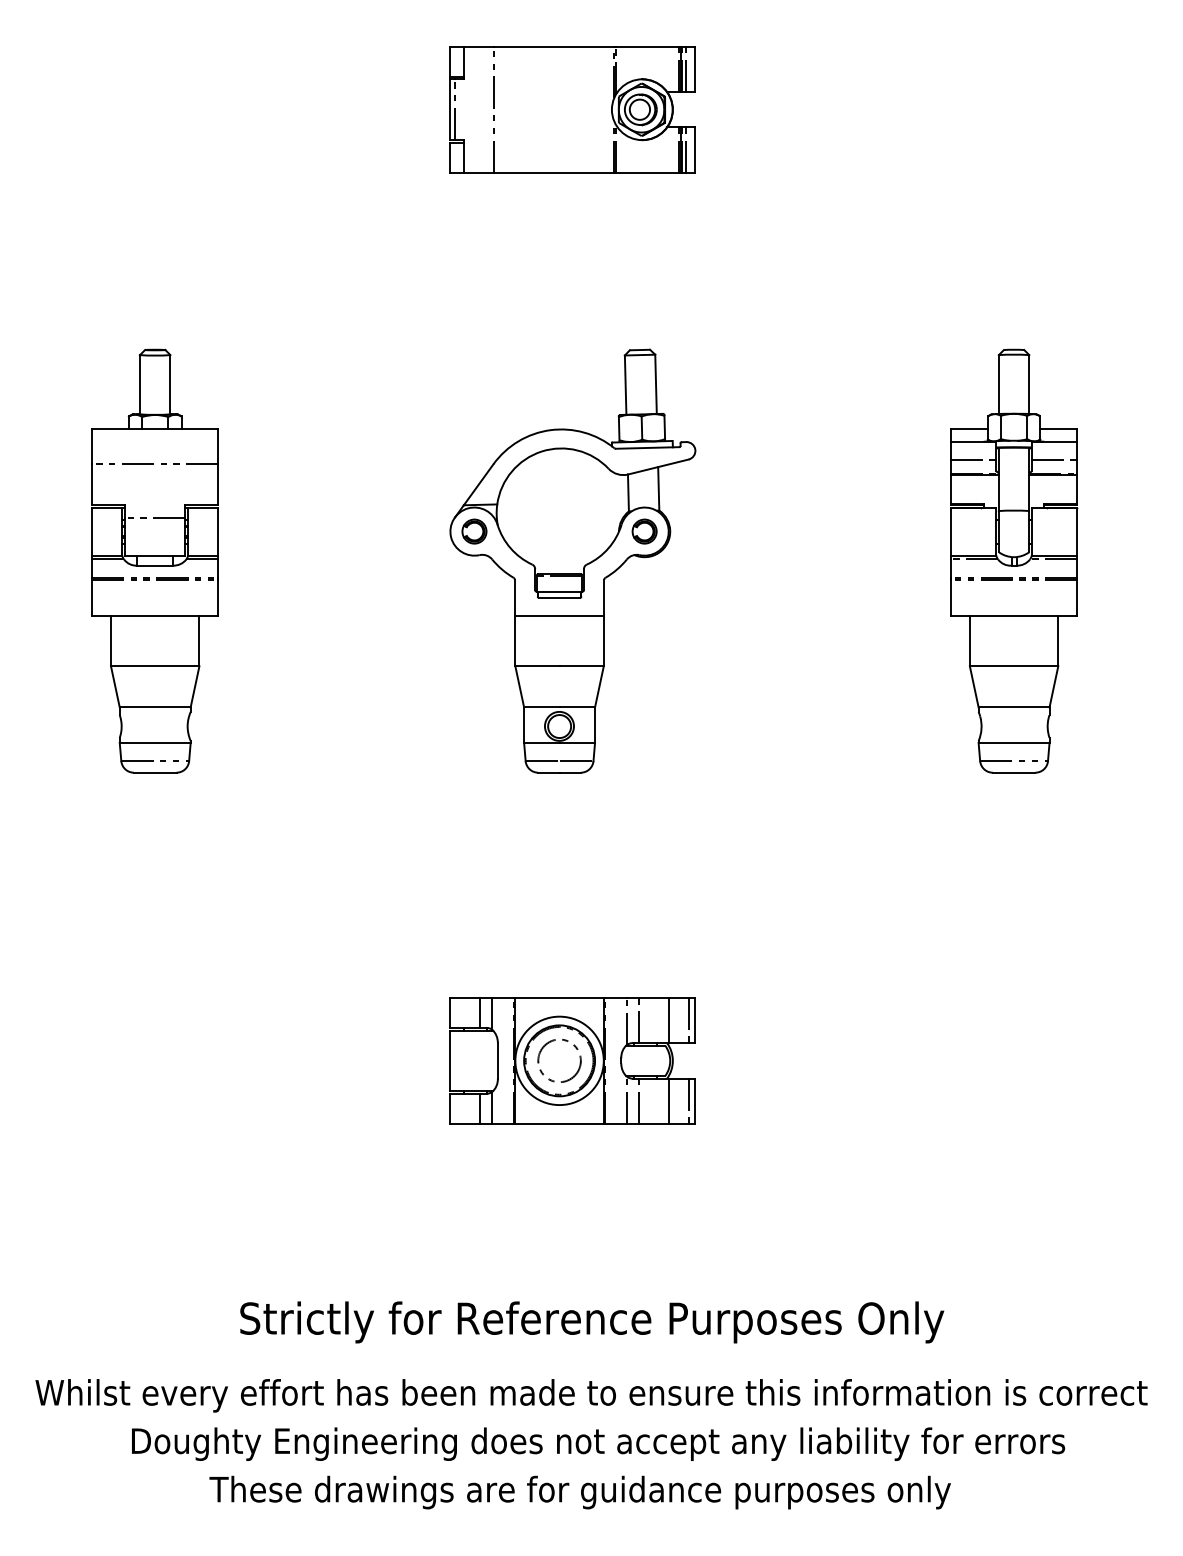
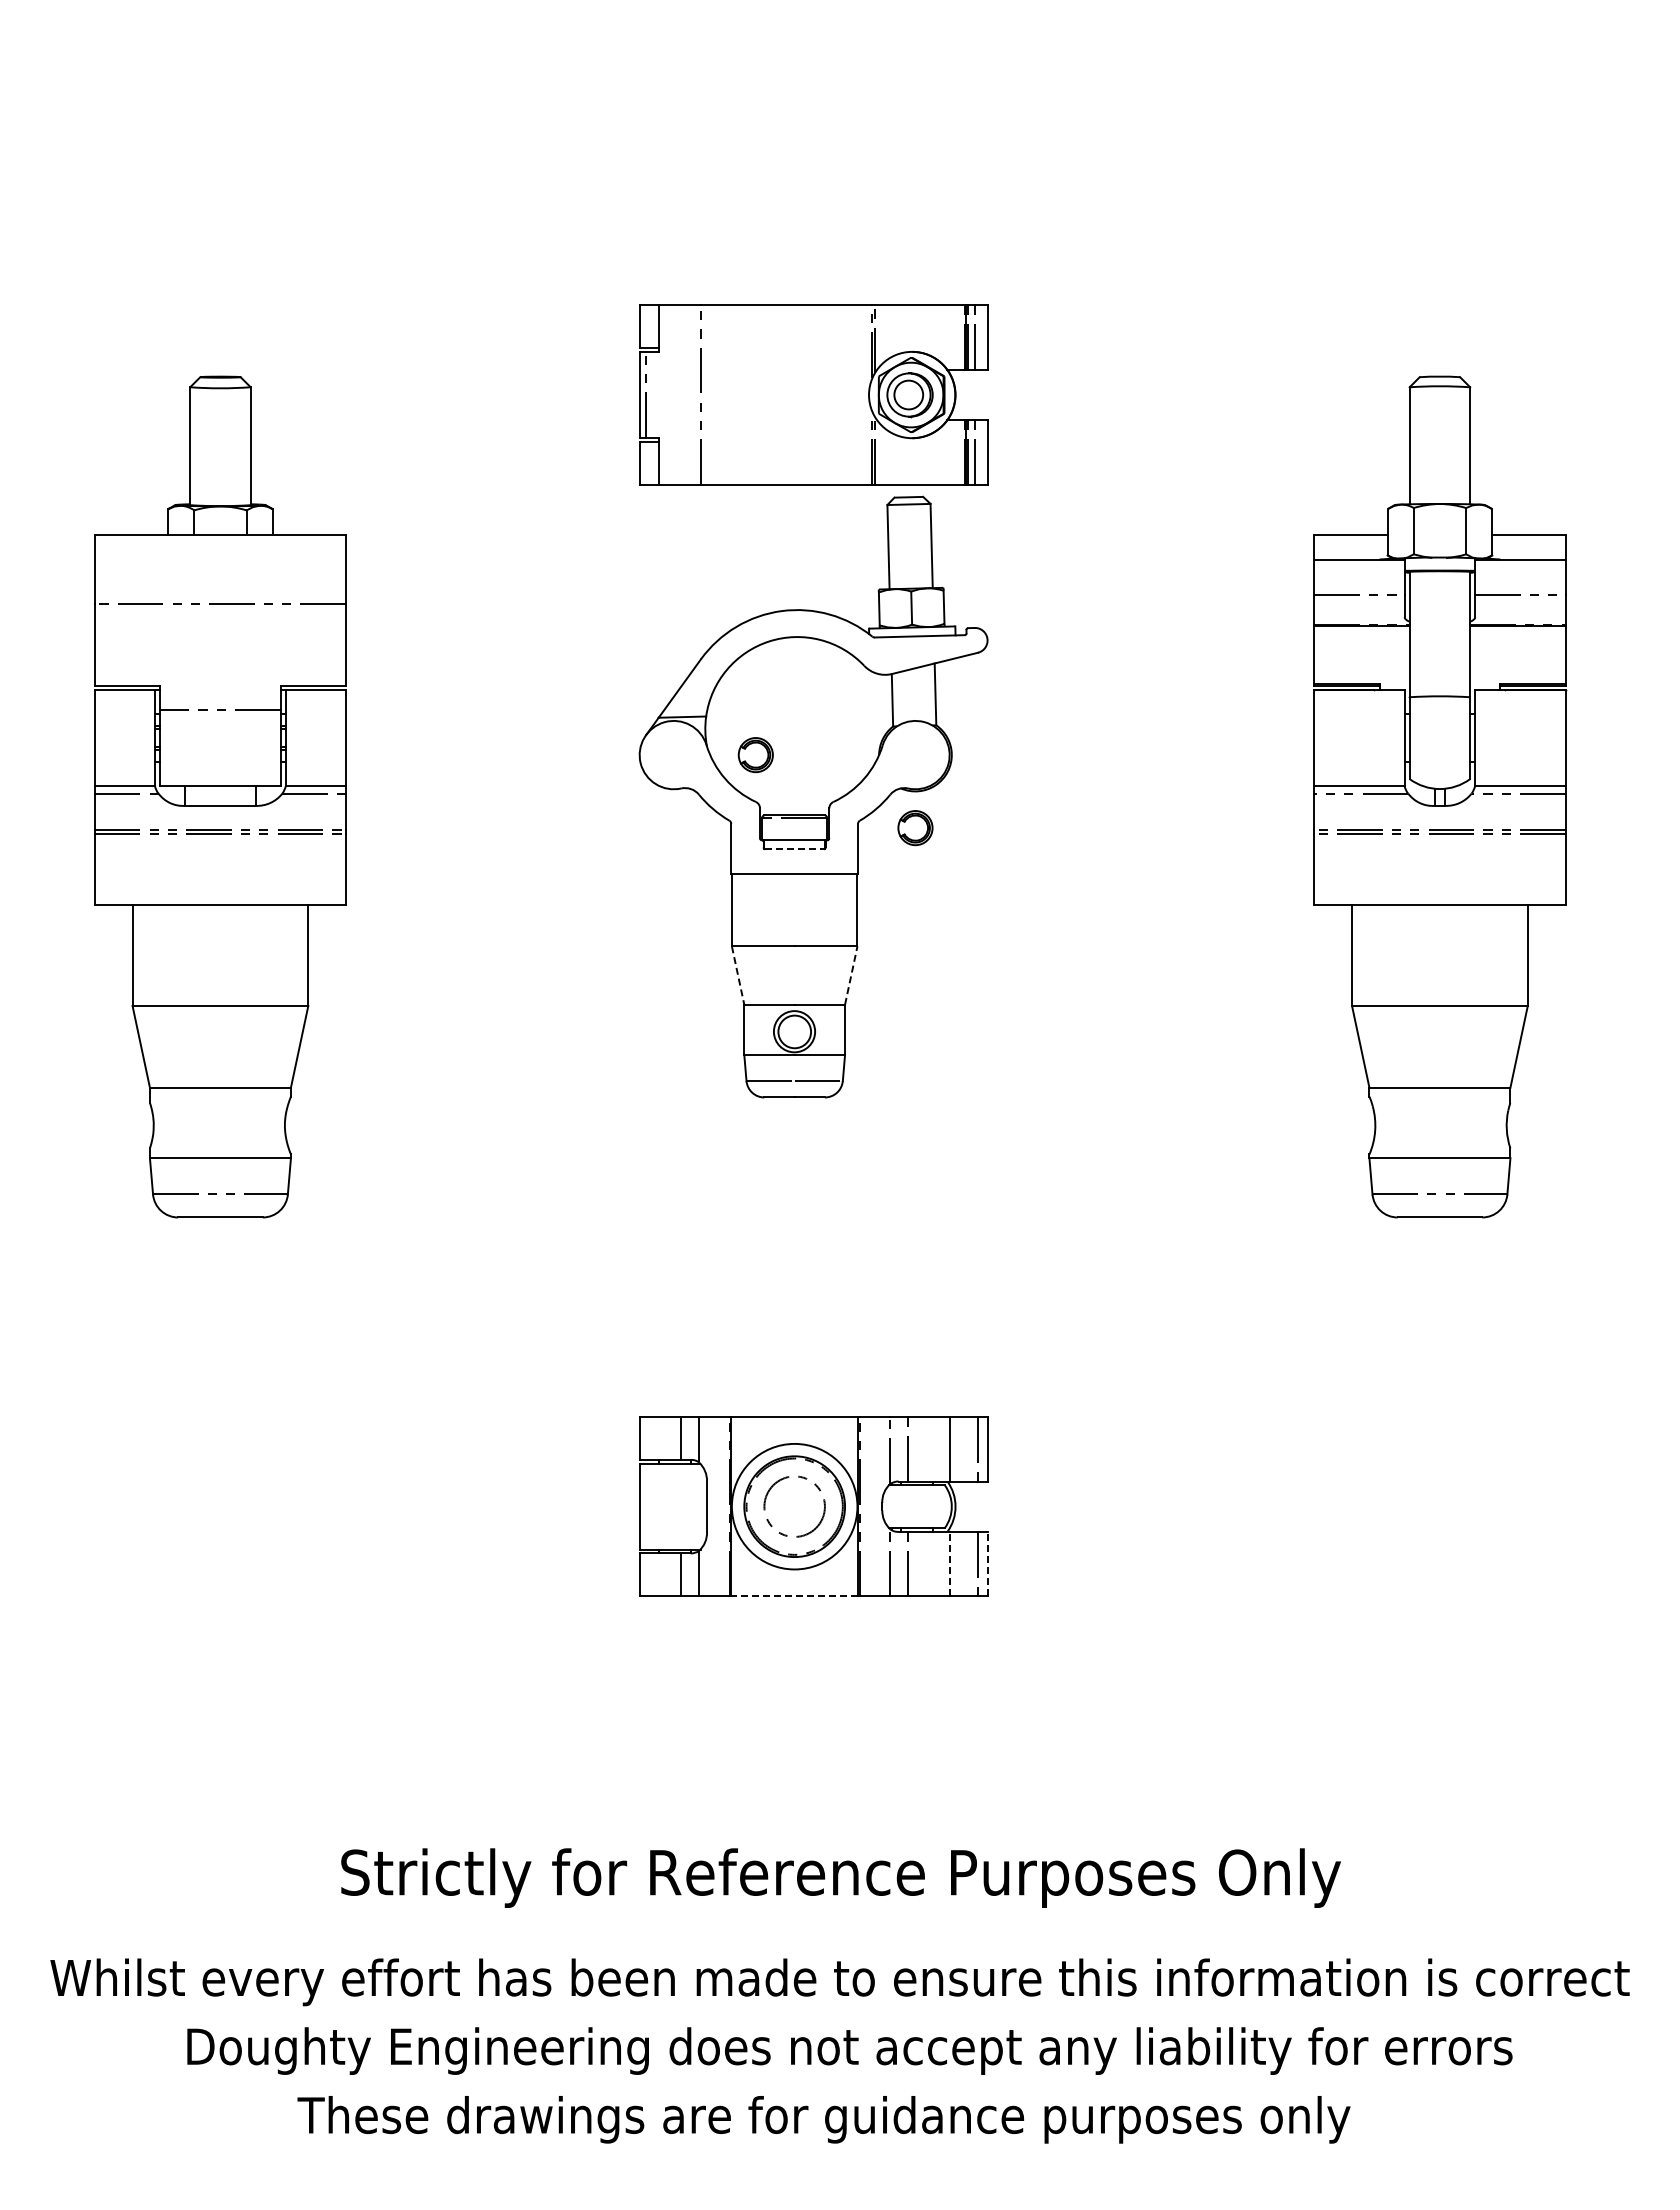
part: (572, 109) -> (813, 394), moved
part: (474, 531) -> (755, 755), moved
part: (644, 531) -> (915, 828), moved
part: (155, 561) -> (220, 797), size x1.4
part: (1014, 561) -> (1440, 797), size x1.4
line: (560, 598) -> (795, 849), solid -> dashed
line: (520, 686) -> (738, 975), solid -> dashed
line: (599, 686) -> (851, 975), solid -> dashed
line: (668, 1100) -> (949, 1563), solid -> dashed
line: (695, 1100) -> (987, 1563), solid -> dashed
line: (559, 1124) -> (794, 1596), solid -> dashed

